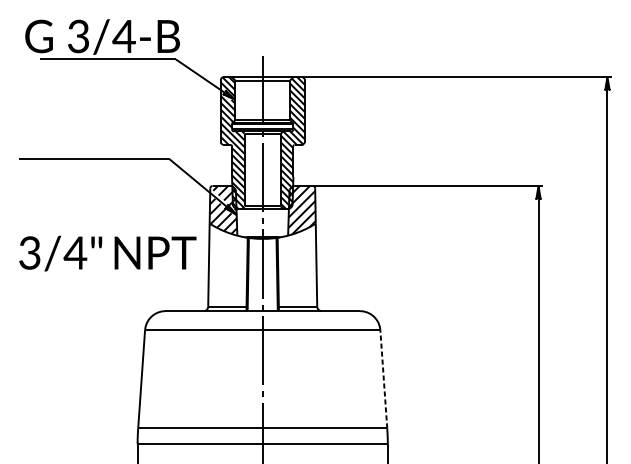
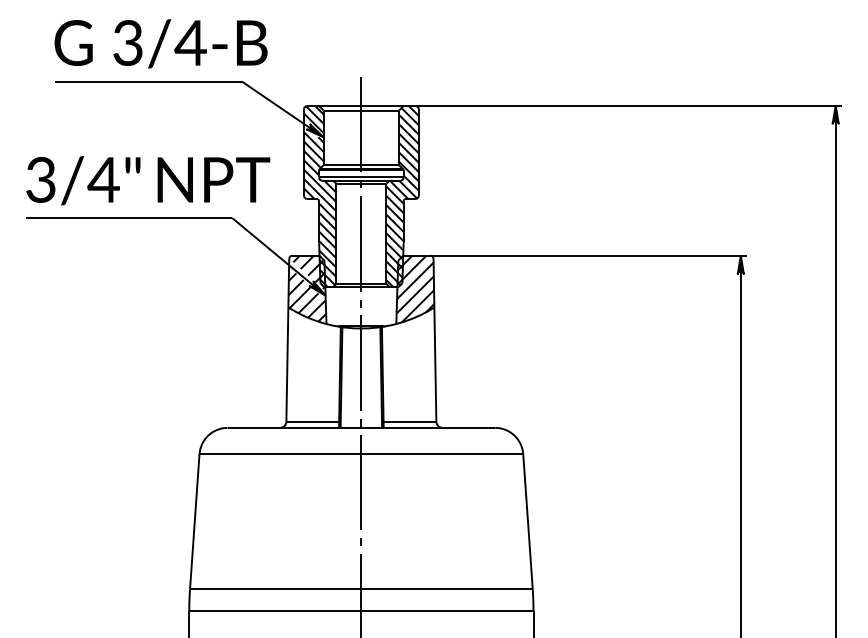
text: (102, 36) -> (160, 43), moved
text: (107, 253) -> (148, 180), moved
line: (383, 379) -> (527, 521), dashed -> solid

